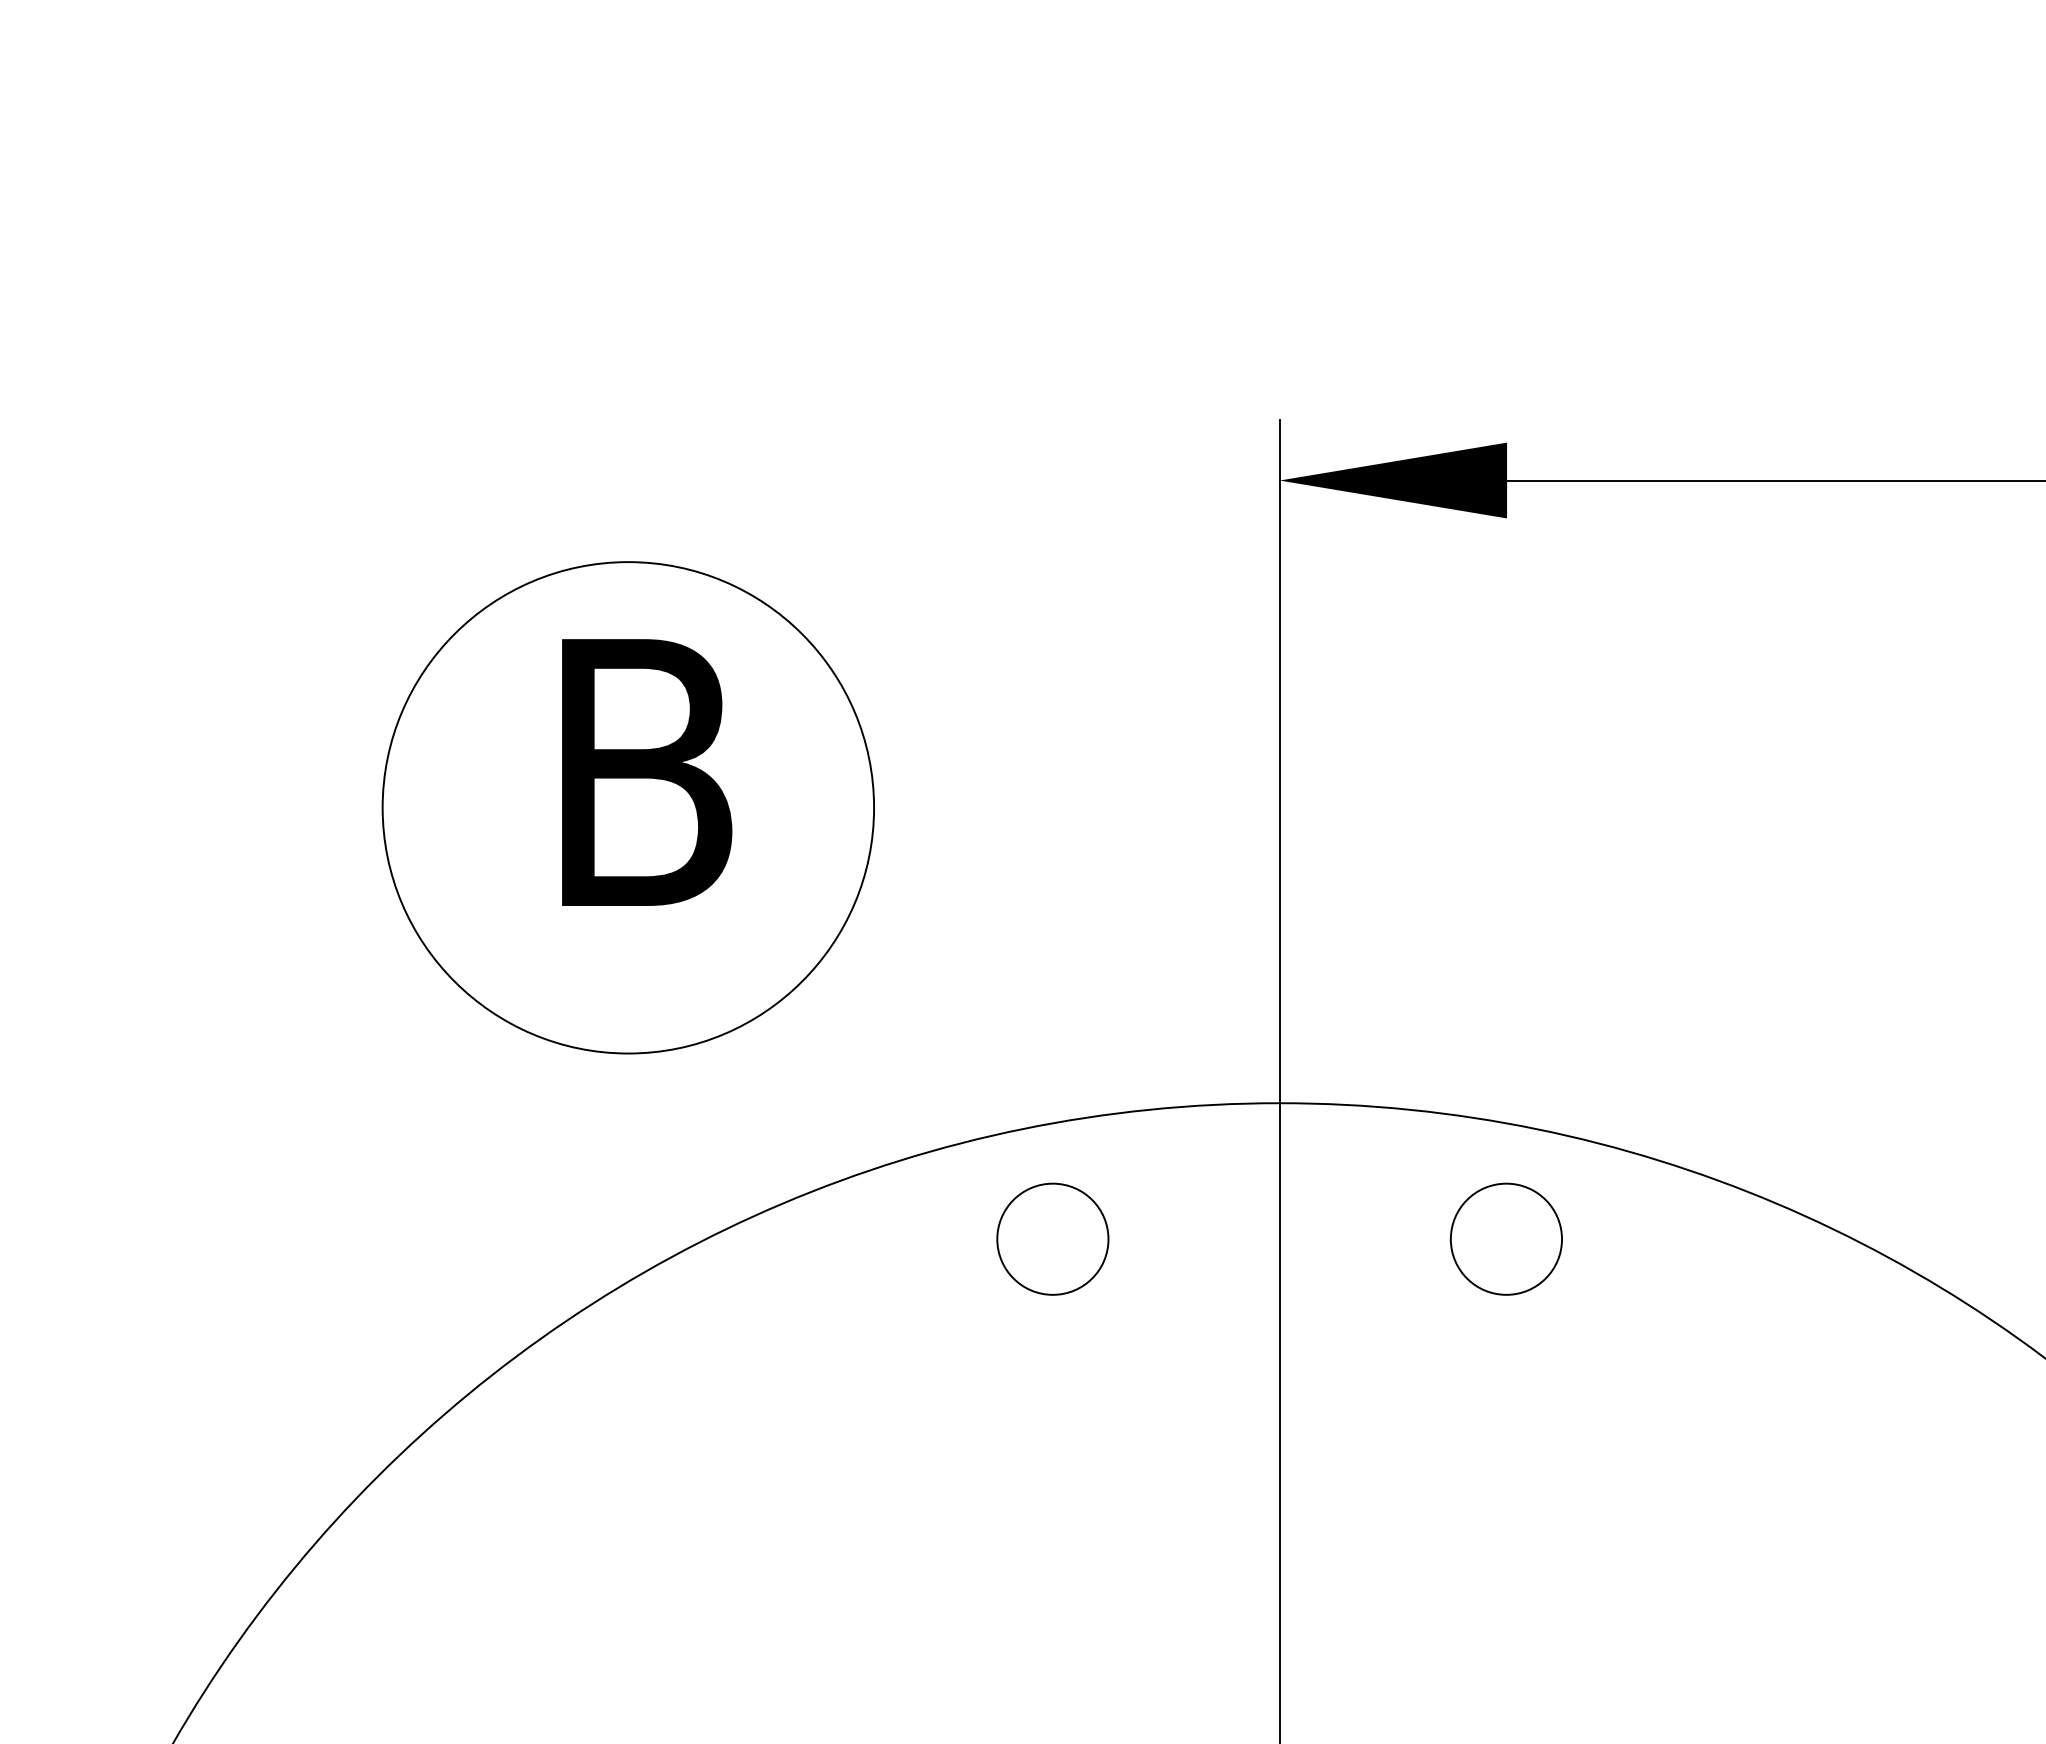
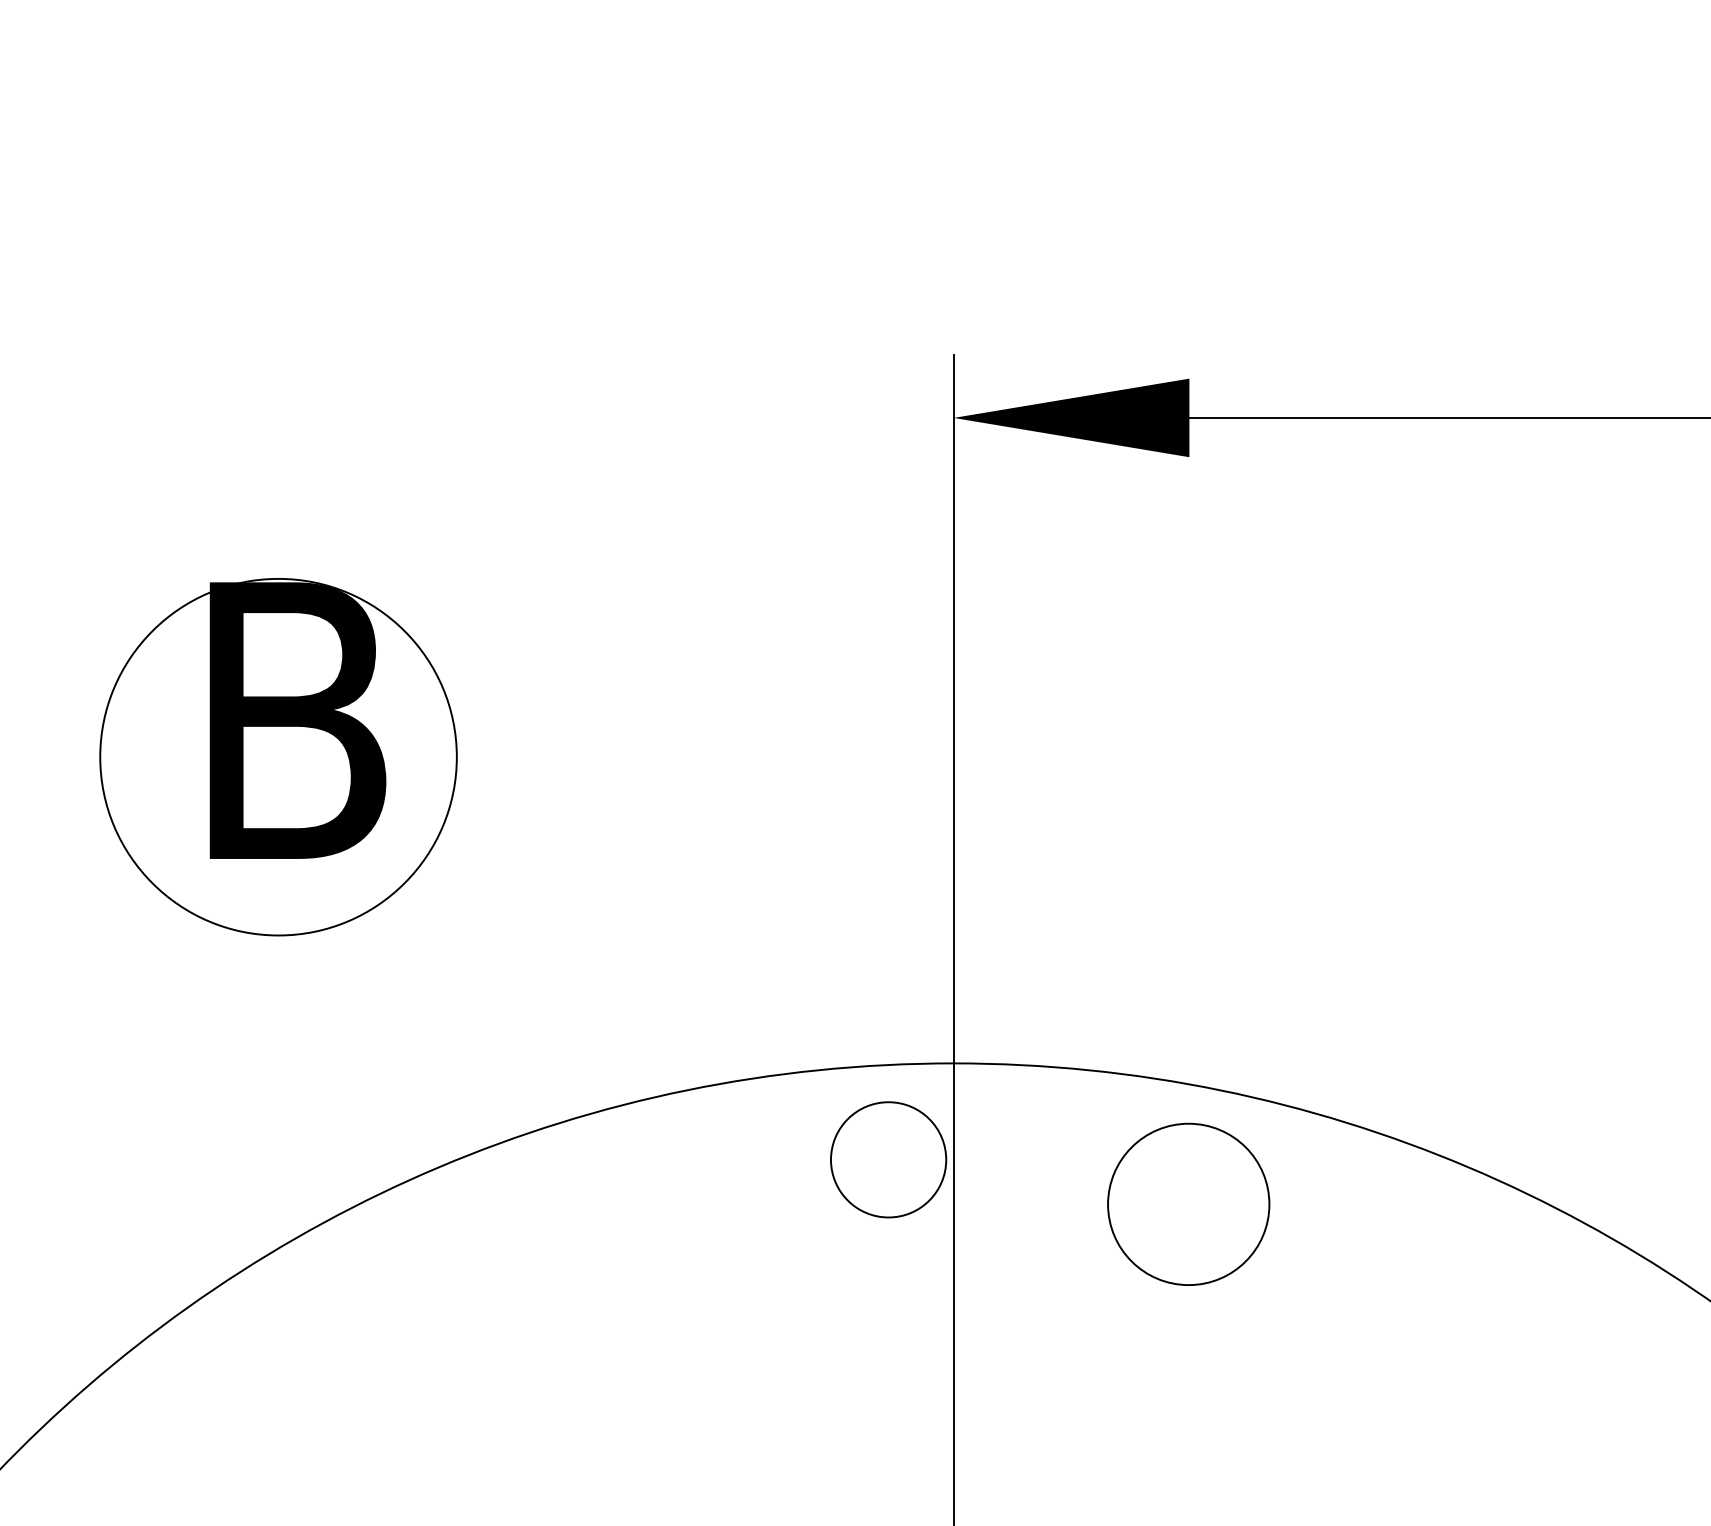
circle: (628, 807) -> (278, 756), size x0.7
circle: (1052, 1238) -> (888, 1159), moved
circle: (1506, 1238) -> (1188, 1203), size x1.4

